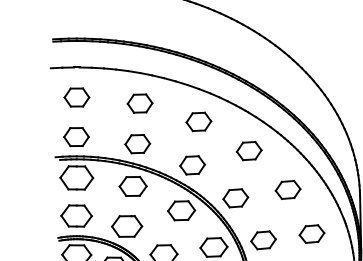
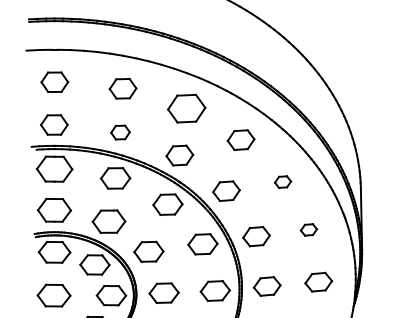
part: (198, 121) -> (186, 108), size x1.4
part: (137, 144) -> (120, 132), size x0.7
part: (287, 189) -> (282, 181), size x0.6
part: (311, 233) -> (308, 229), size x0.6

